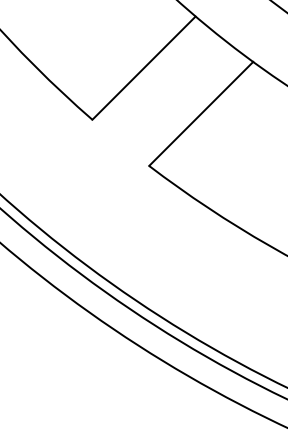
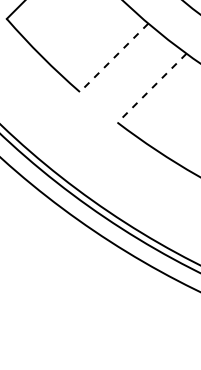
line: (143, 69) -> (113, 58), solid -> dashed
line: (201, 114) -> (152, 88), solid -> dashed

